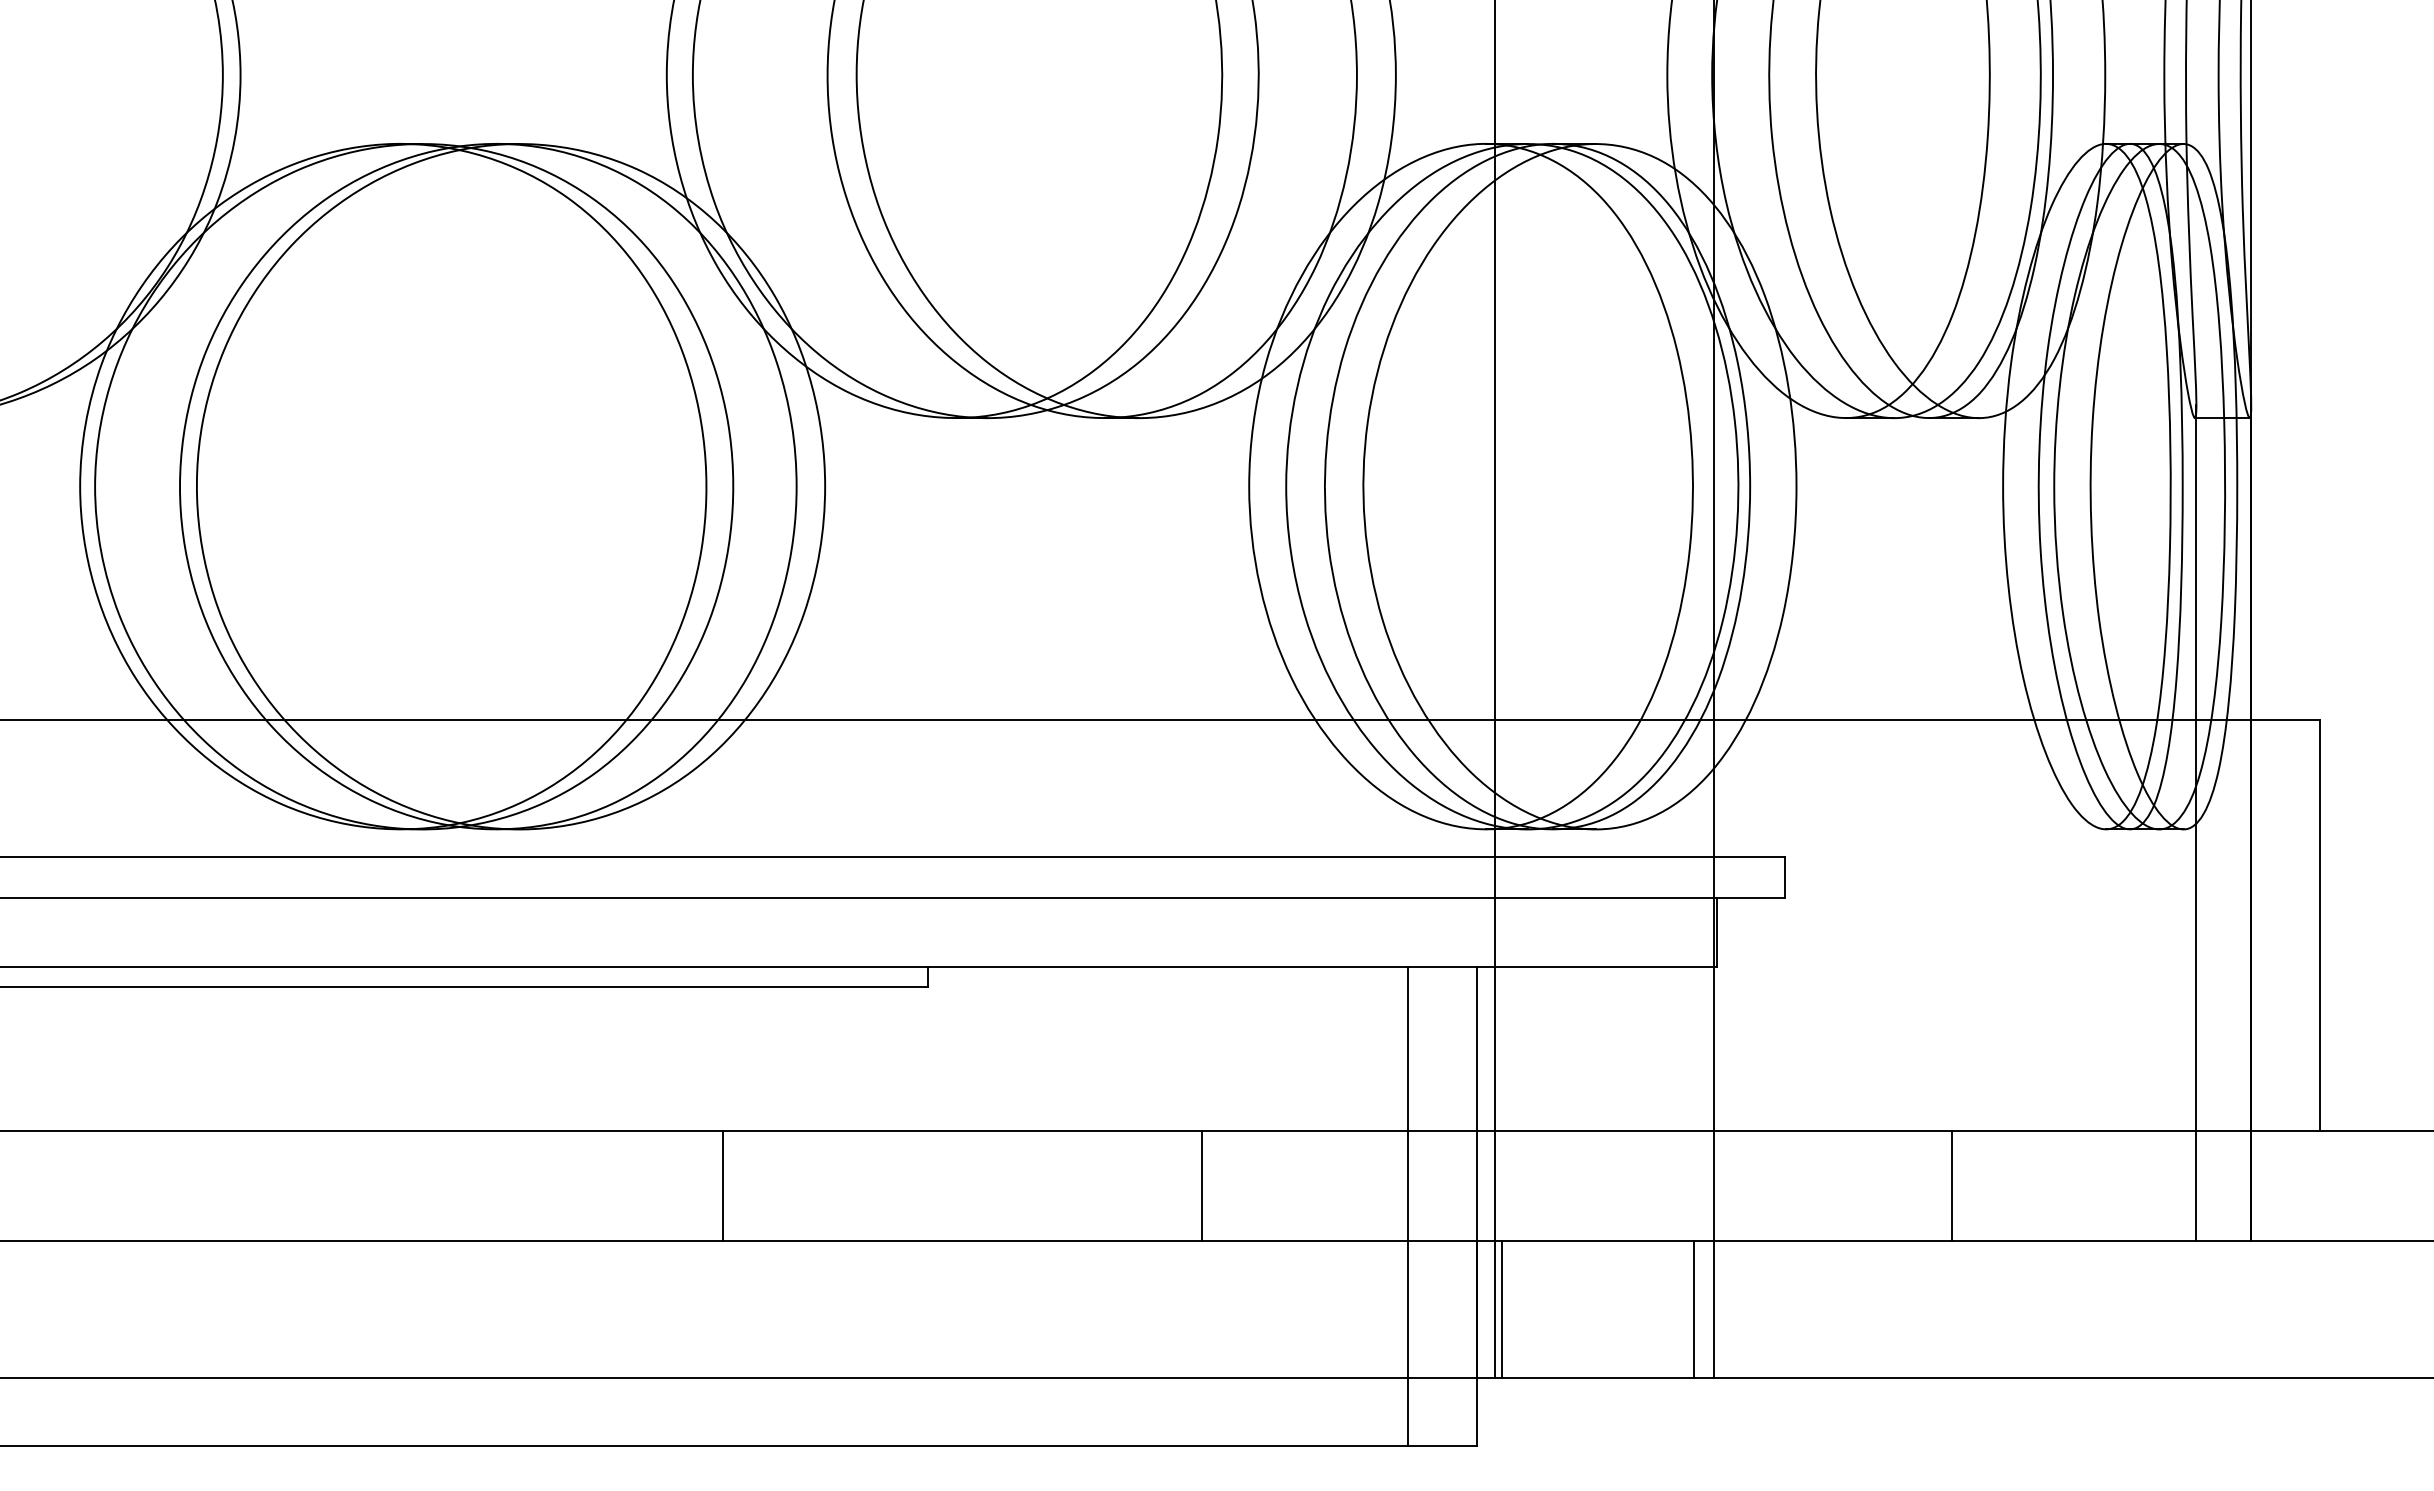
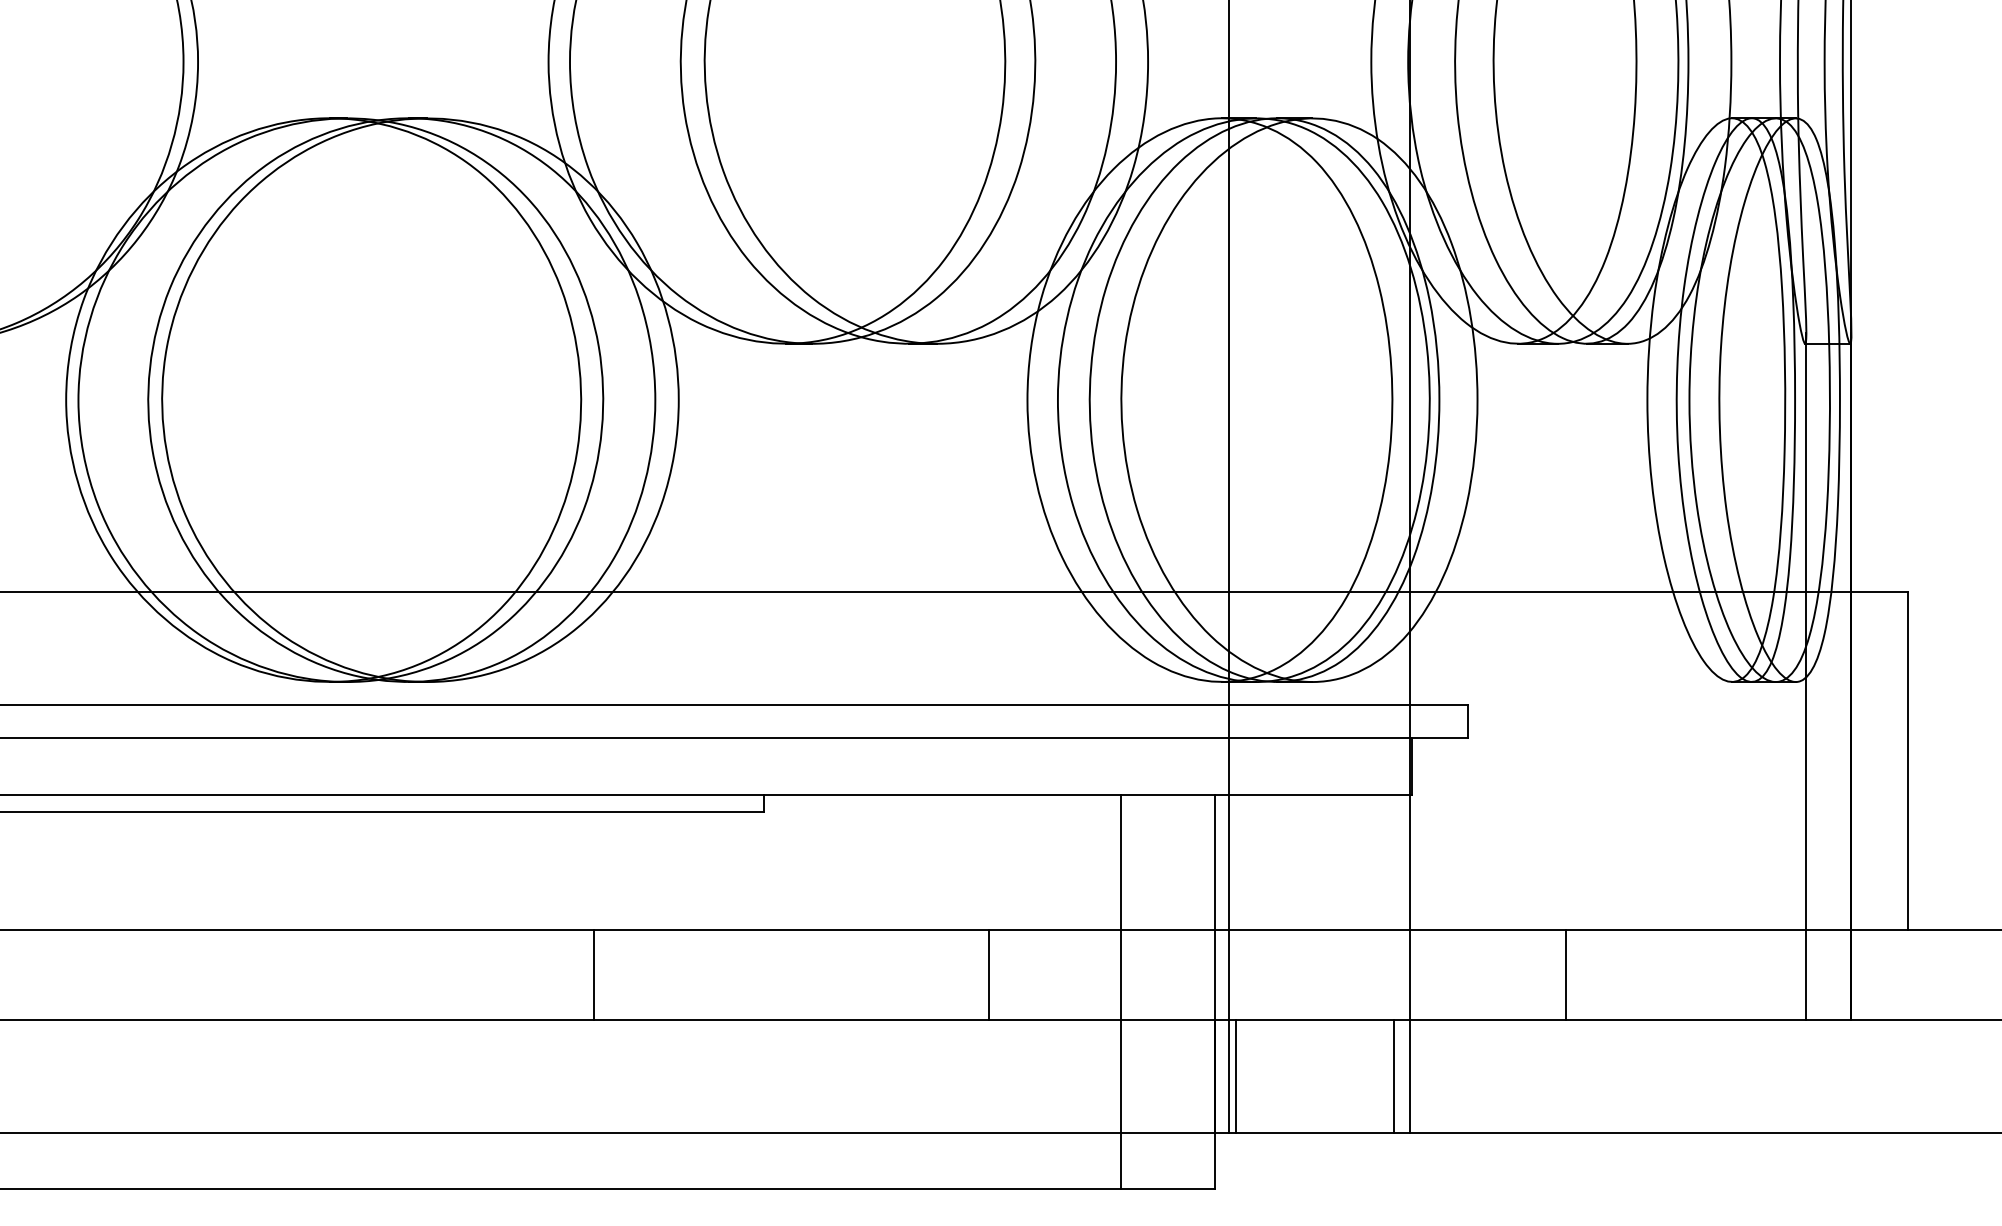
line: (1952, 1185) -> (1566, 974), moved
line: (1408, 1206) -> (1121, 992), moved

